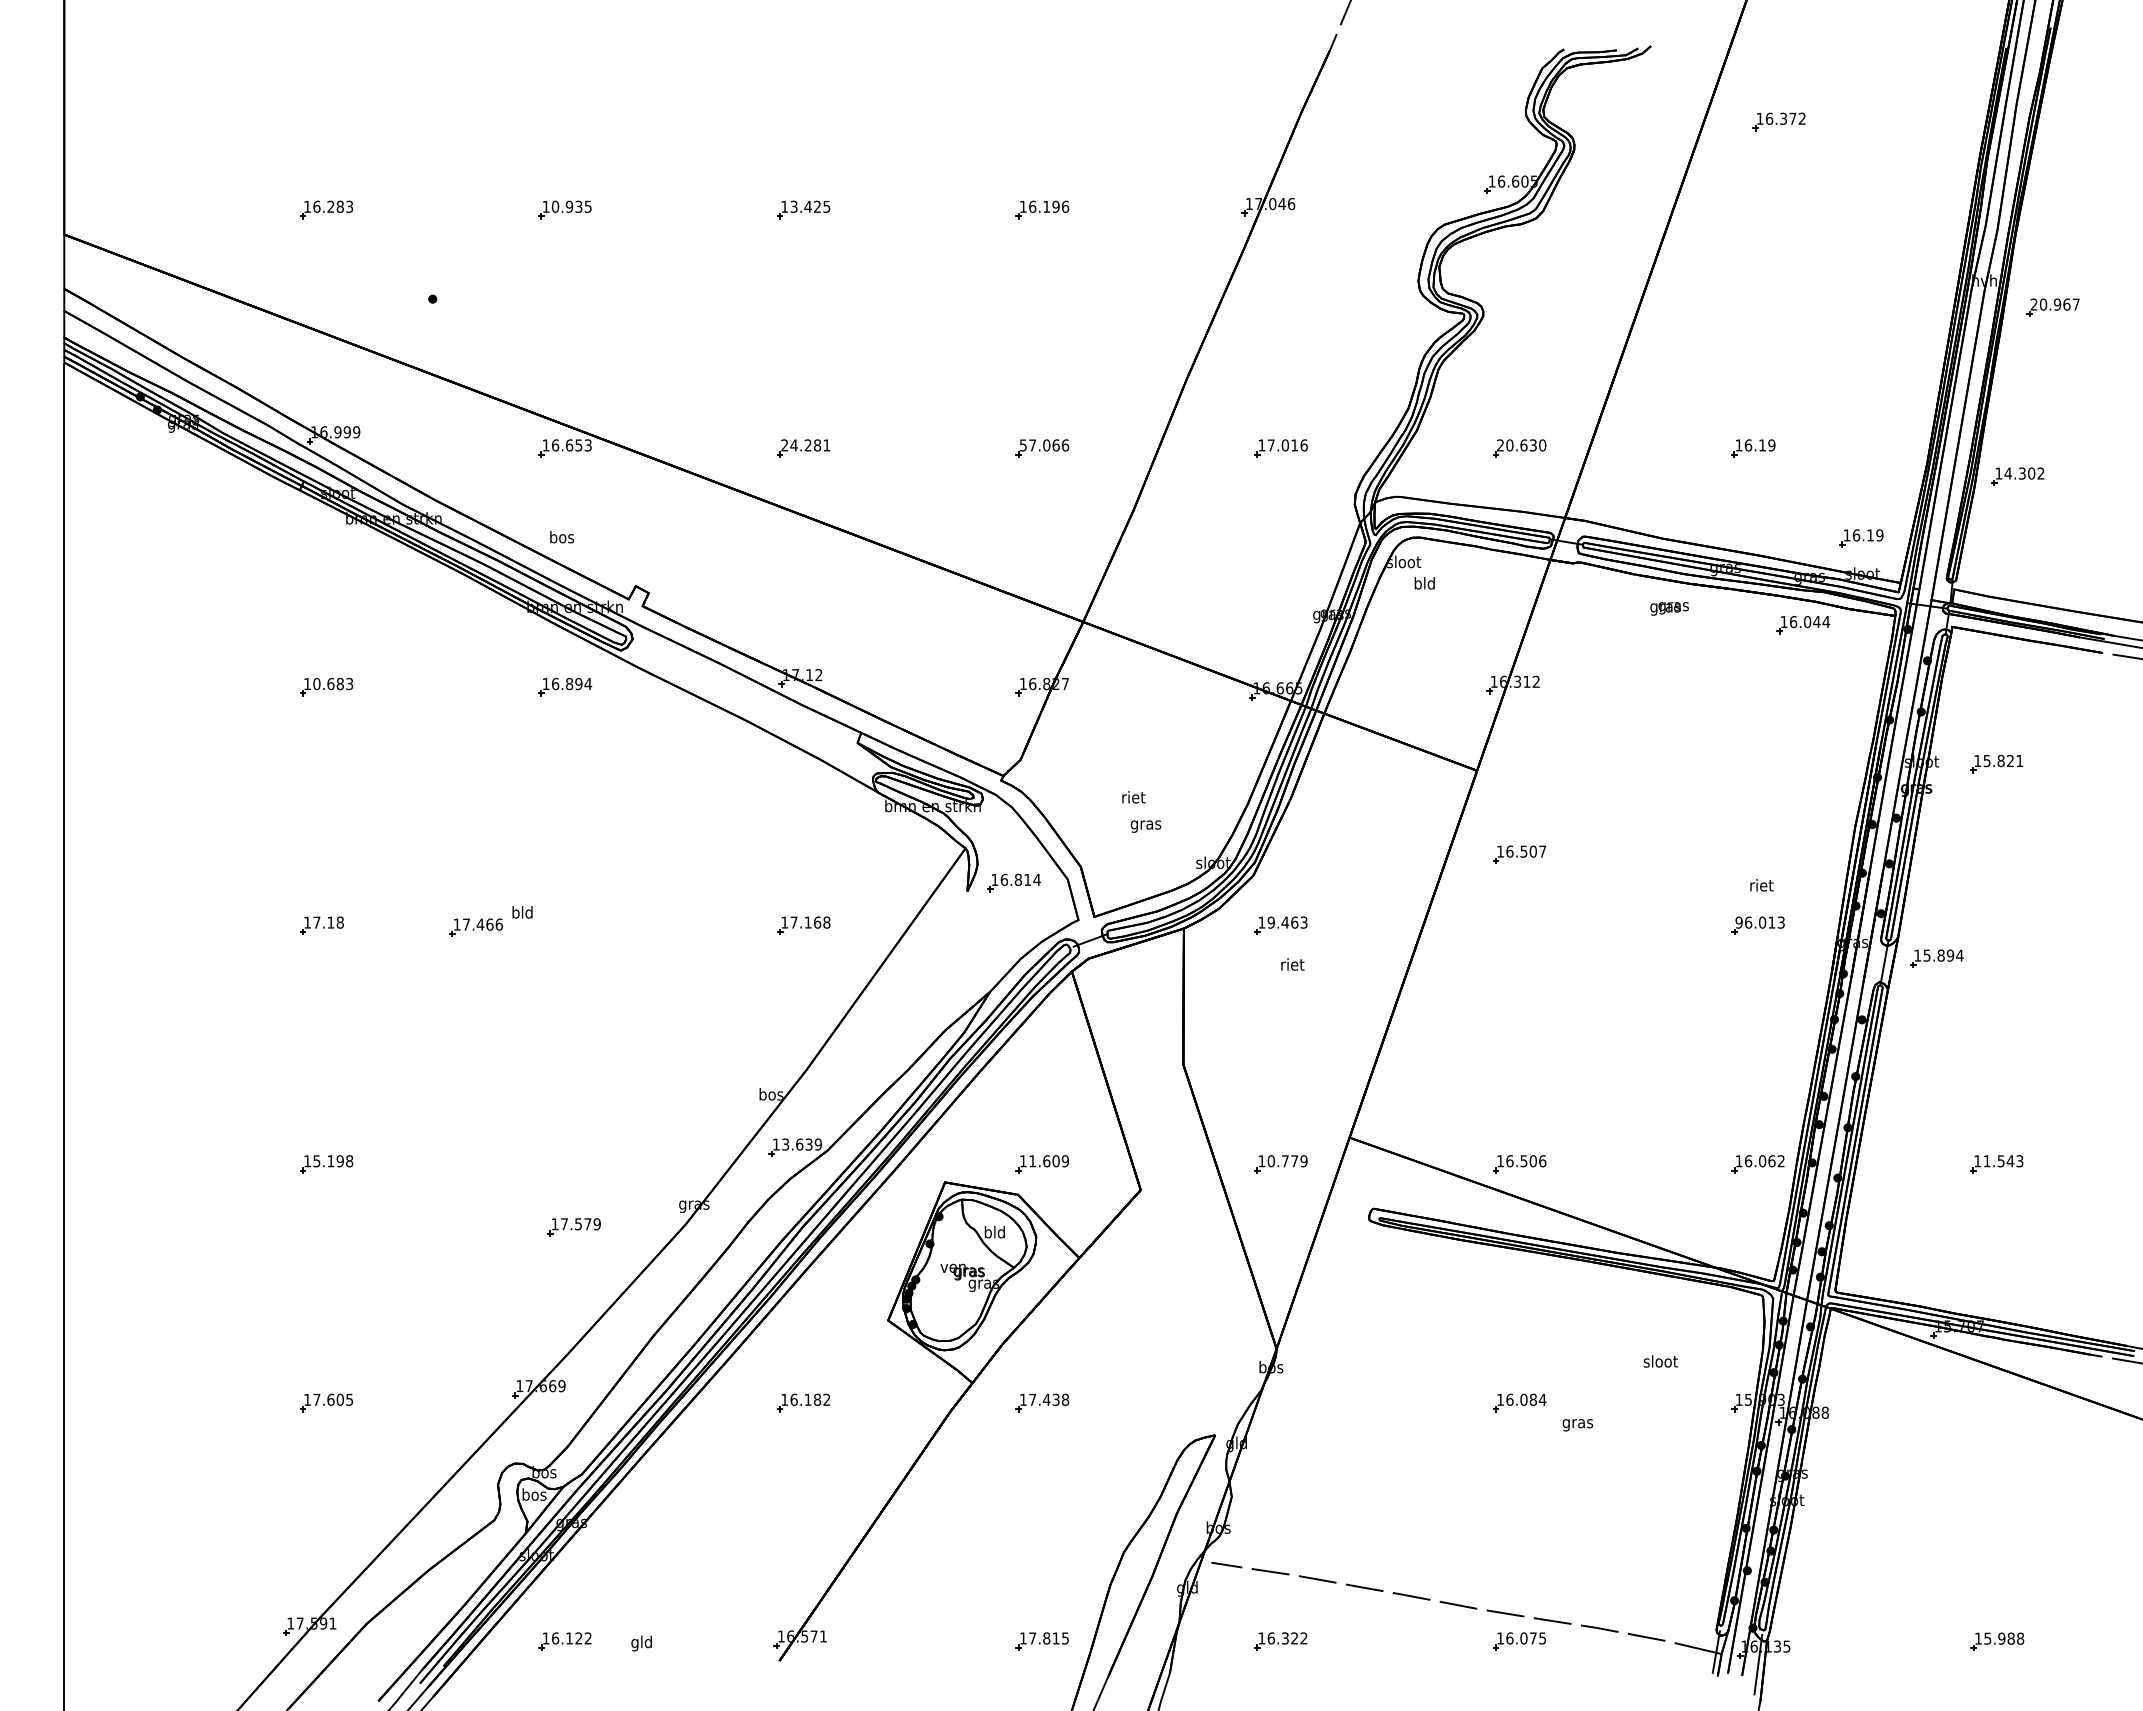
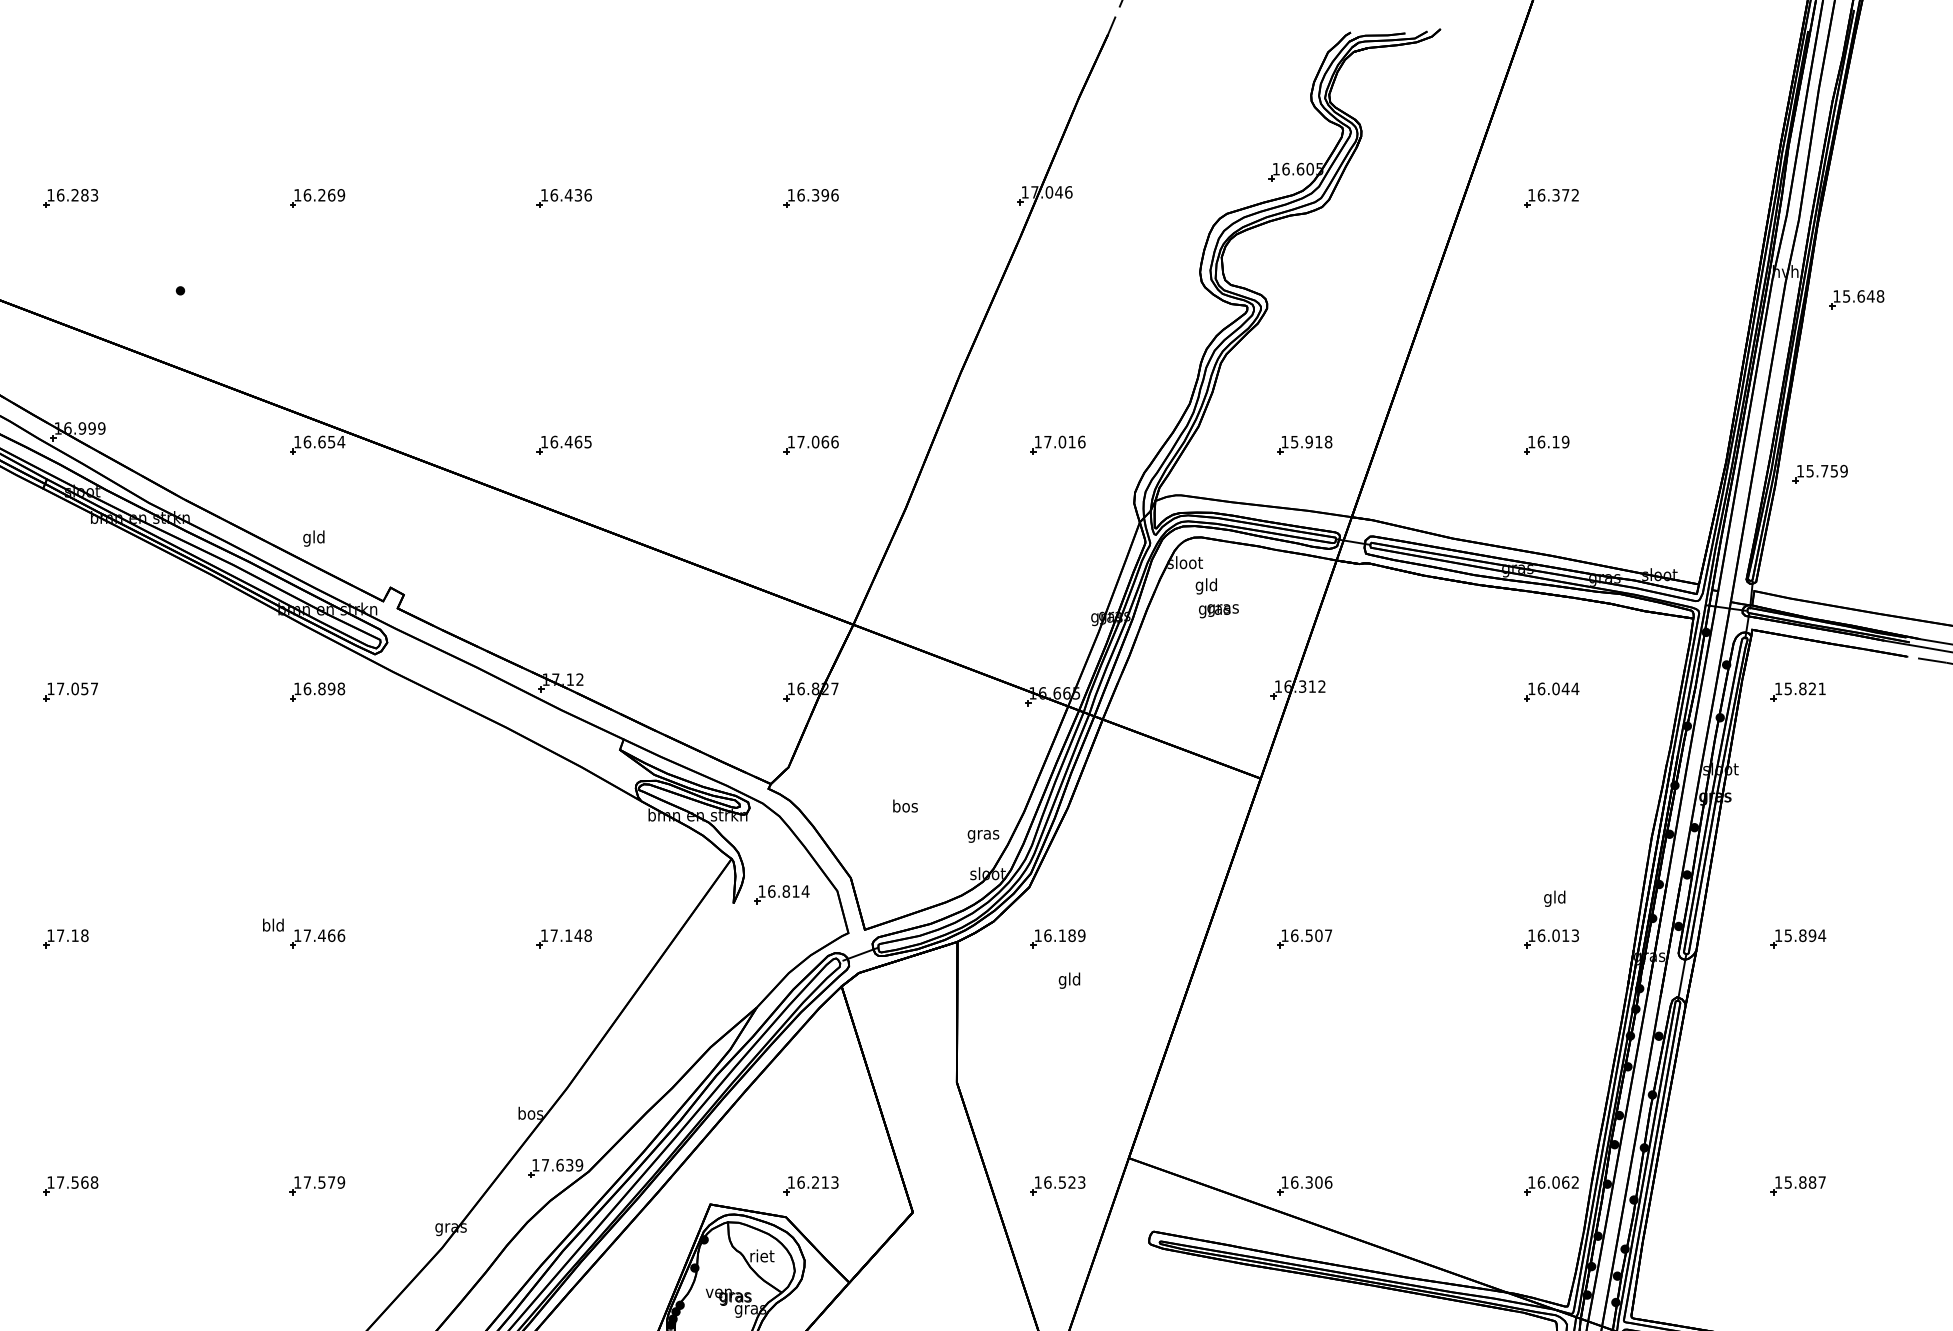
part: (1778, 121) -> (1550, 198), moved
text: (571, 206) -> (324, 194), 10.935 -> 16.269
text: (810, 206) -> (571, 194), 13.425 -> 16.436
text: (1046, 206) -> (815, 194), 16.196 -> 16.396
text: (2054, 304) -> (1858, 296), 20.967 -> 15.648
text: (588, 445) -> (341, 442), 16.653 -> 16.654
text: (805, 445) -> (566, 442), 24.281 -> 16.465
text: (1022, 445) -> (790, 442), 57.066 -> 17.066
text: (1521, 445) -> (1306, 442), 20.630 -> 15.918
text: (2024, 473) -> (1826, 471), 14.302 -> 15.759
text: (562, 538) -> (314, 538), bos -> gld
part: (1861, 538) -> (1658, 538), removed
text: (1417, 584) -> (1199, 585), bld -> gld
text: (1669, 608) -> (1218, 610), moved
part: (1803, 624) -> (1551, 691), moved
text: (333, 683) -> (77, 688), 10.683 -> 17.057
text: (588, 683) -> (341, 688), 16.894 -> 16.898
part: (1996, 764) -> (1798, 692), moved
text: (1133, 797) -> (905, 806), riet -> bos
text: (1145, 826) -> (982, 836), moved
part: (1519, 854) -> (1304, 938), moved
text: (1761, 886) -> (1554, 898), riet -> gld
text: (817, 922) -> (578, 935), 17.168 -> 17.148
text: (1287, 922) -> (1064, 935), 19.463 -> 16.189
text: (1738, 922) -> (1531, 935), 96.013 -> 16.013
part: (475, 927) -> (316, 938), moved
part: (1936, 958) -> (1798, 938), moved
text: (1292, 965) -> (1069, 980), riet -> gld
text: (785, 1144) -> (545, 1165), 13.639 -> 17.639
text: (1523, 1160) -> (1308, 1181), 16.506 -> 16.306
text: (328, 1161) -> (72, 1182), 15.198 -> 17.568
text: (1049, 1161) -> (818, 1182), 11.609 -> 16.213
text: (1287, 1161) -> (1064, 1182), 10.779 -> 16.523
text: (2003, 1161) -> (1805, 1182), 11.543 -> 15.887
part: (573, 1227) -> (316, 1185), moved
text: (994, 1231) -> (761, 1255), bld -> riet

